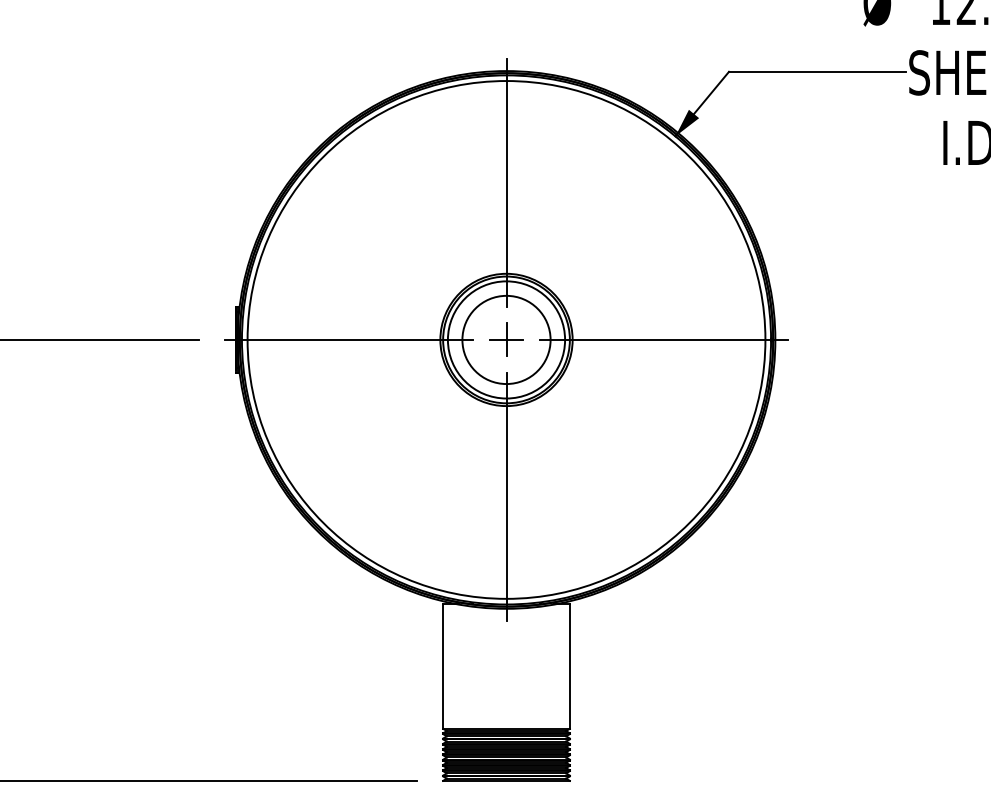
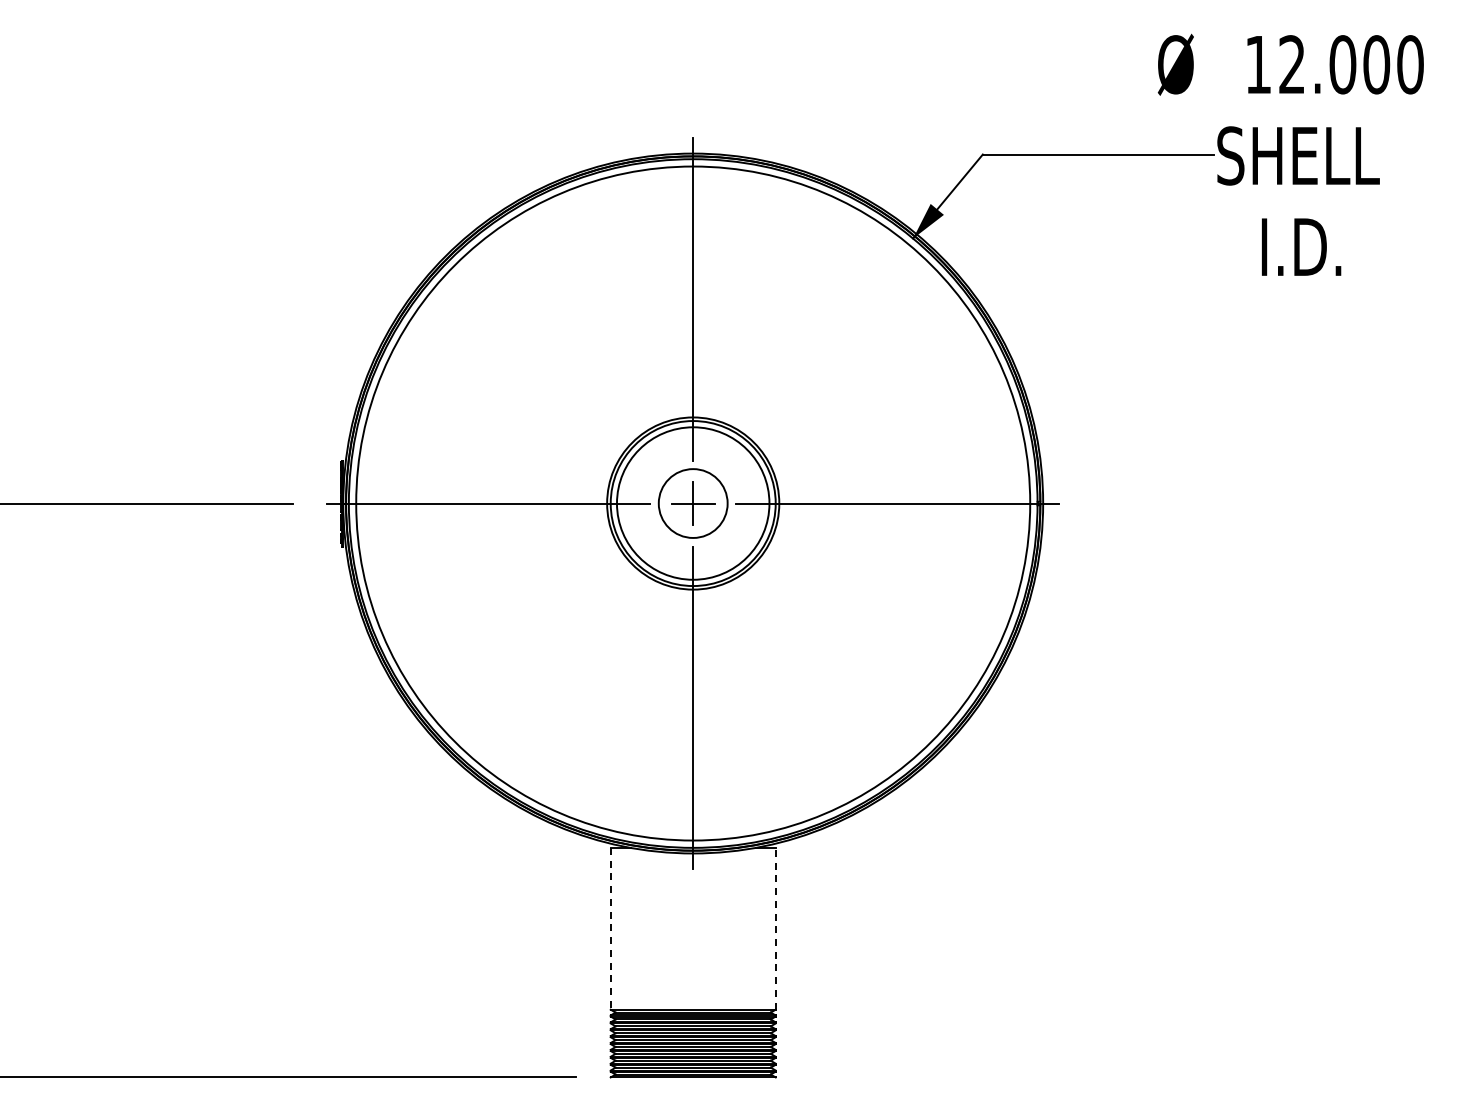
circle: (505, 339) -> (692, 503), size x0.6
line: (442, 666) -> (610, 928), solid -> dashed
line: (569, 666) -> (775, 928), solid -> dashed

